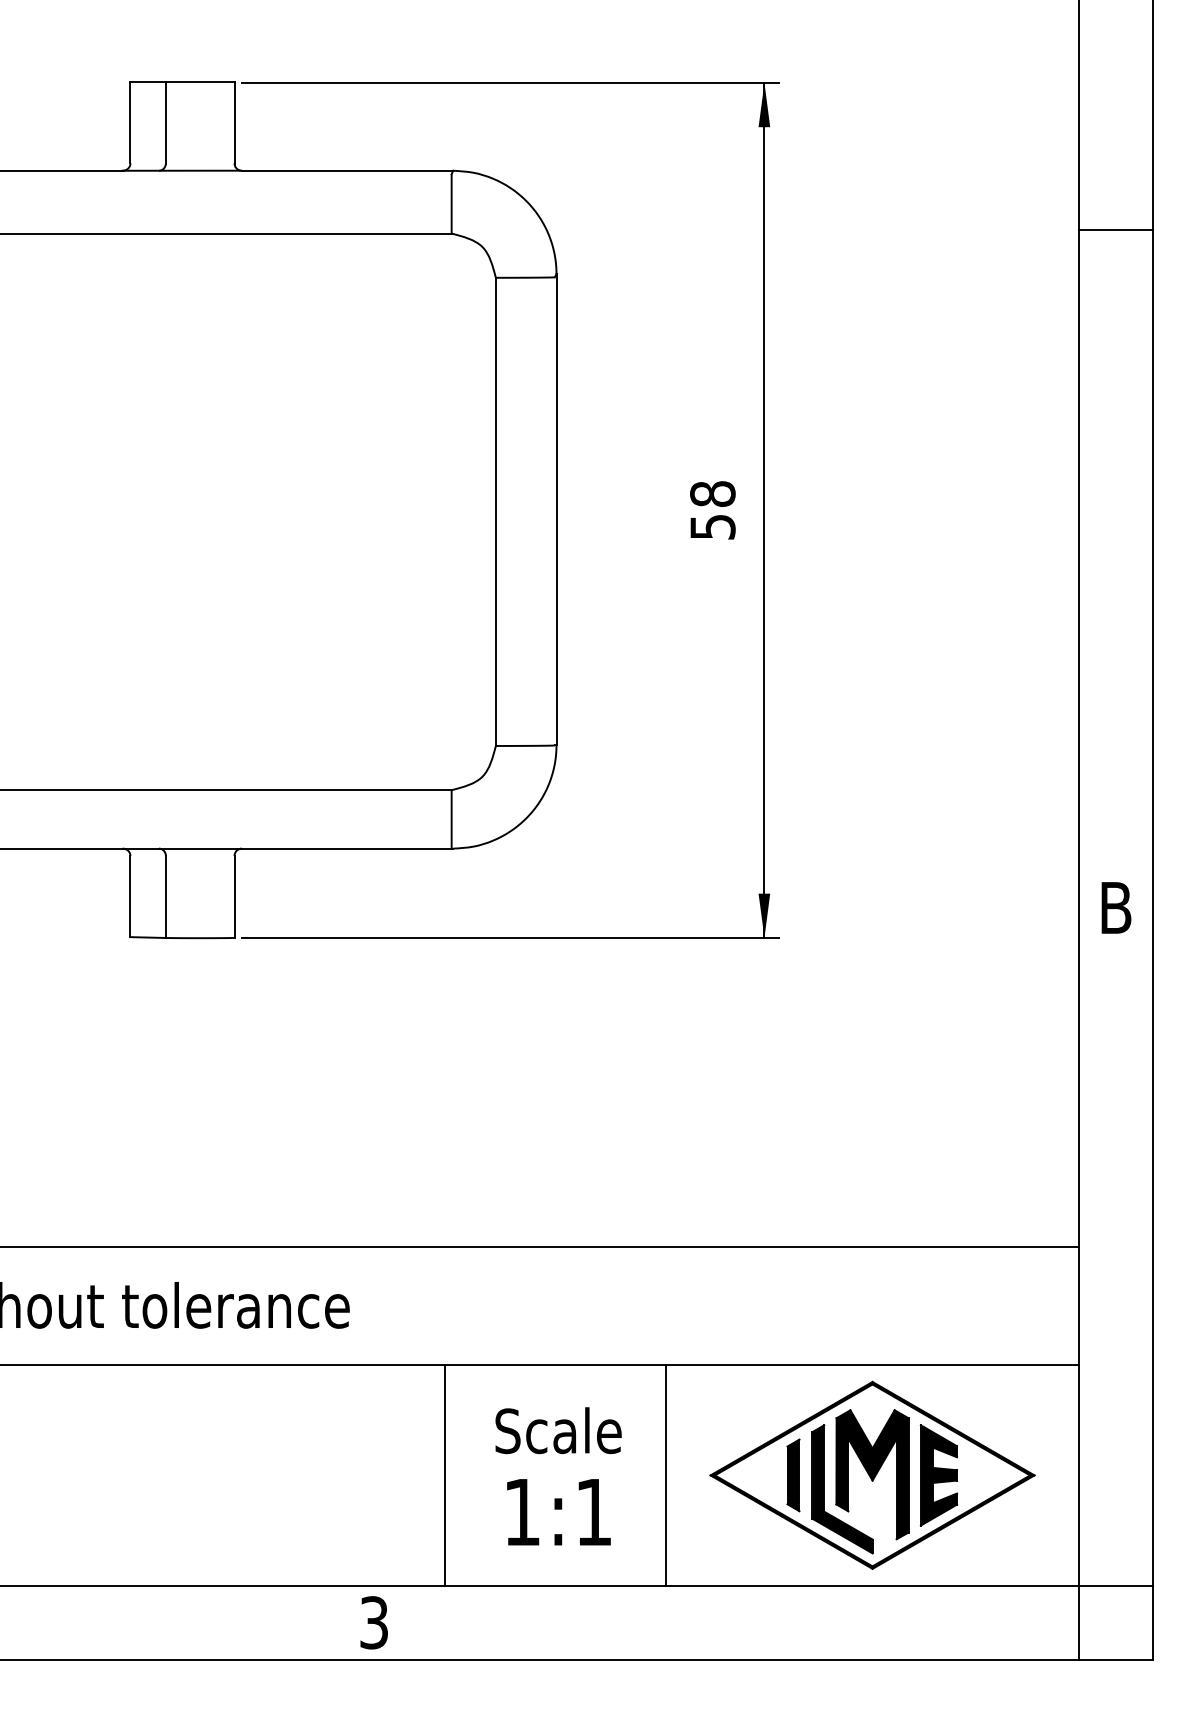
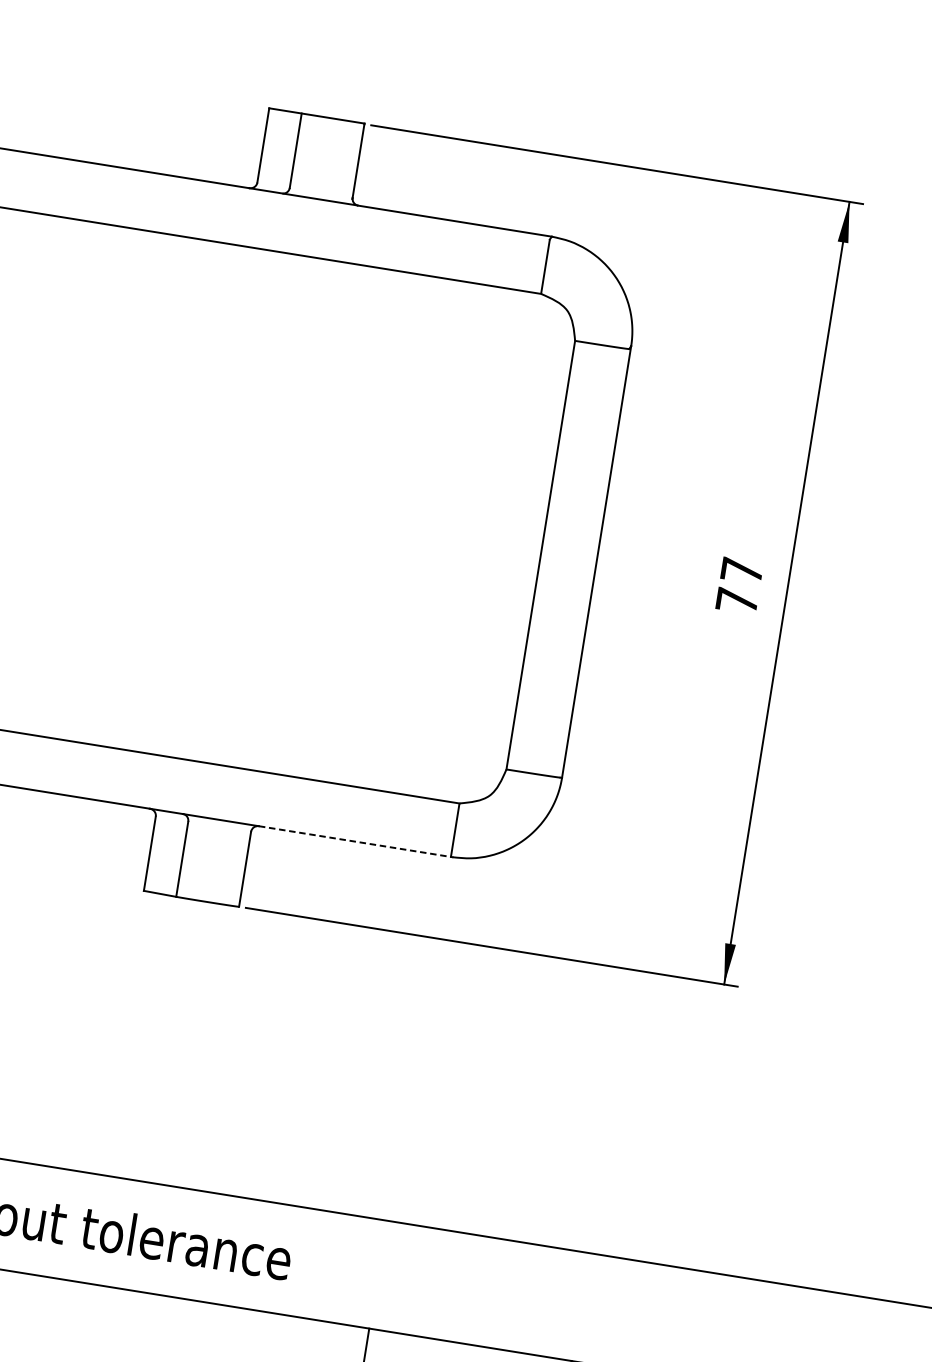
text: (712, 510) -> (739, 585), 58 -> 77
line: (346, 848) -> (354, 841), solid -> dashed

